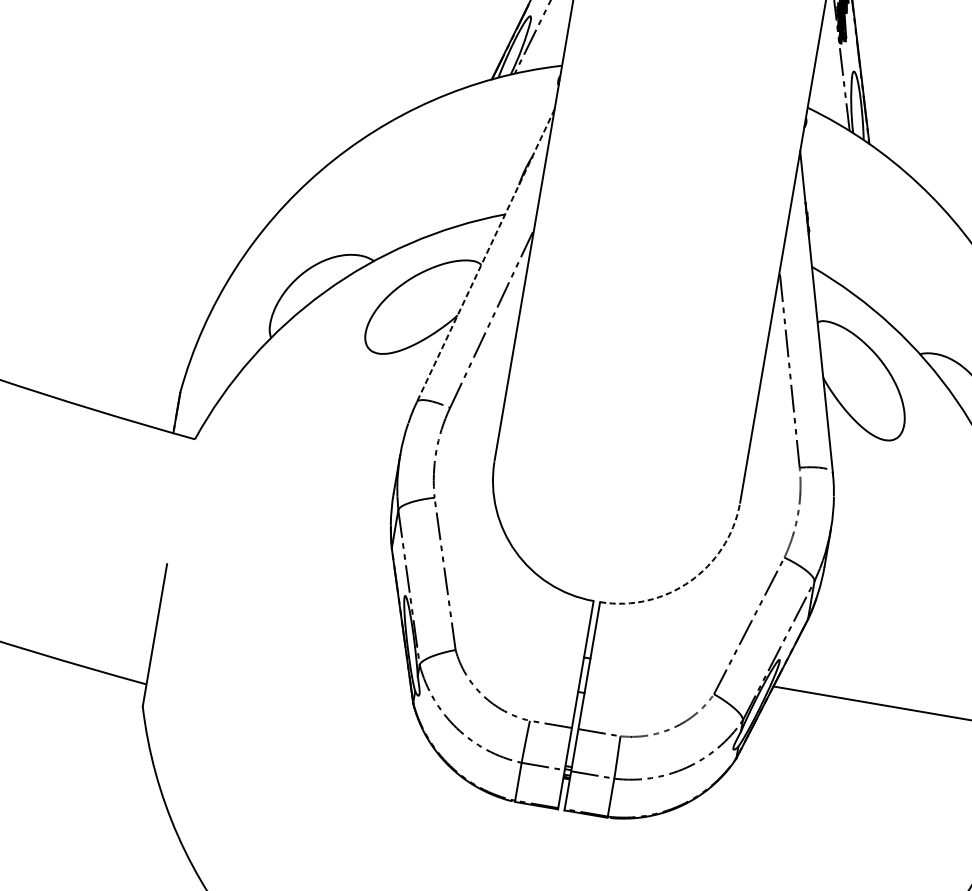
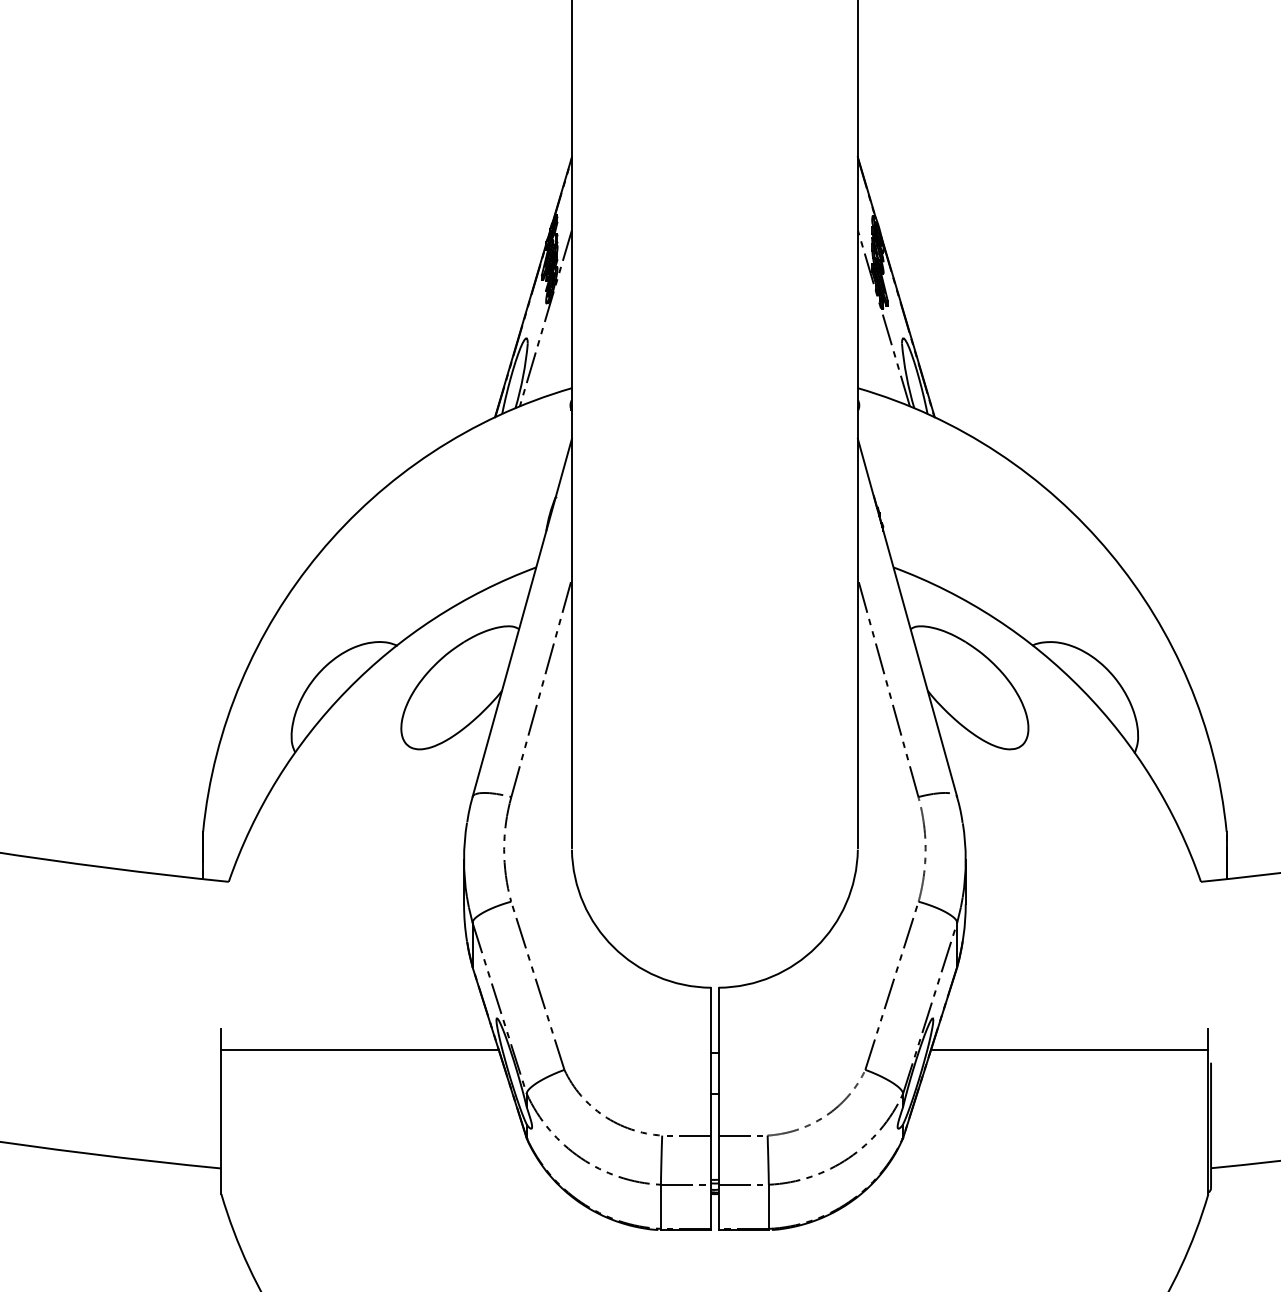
line: (486, 255) -> (522, 617), dashed -> solid
arc: (690, 581) -> (816, 947), dashed -> solid
line: (282, 602) -> (359, 1049), added

